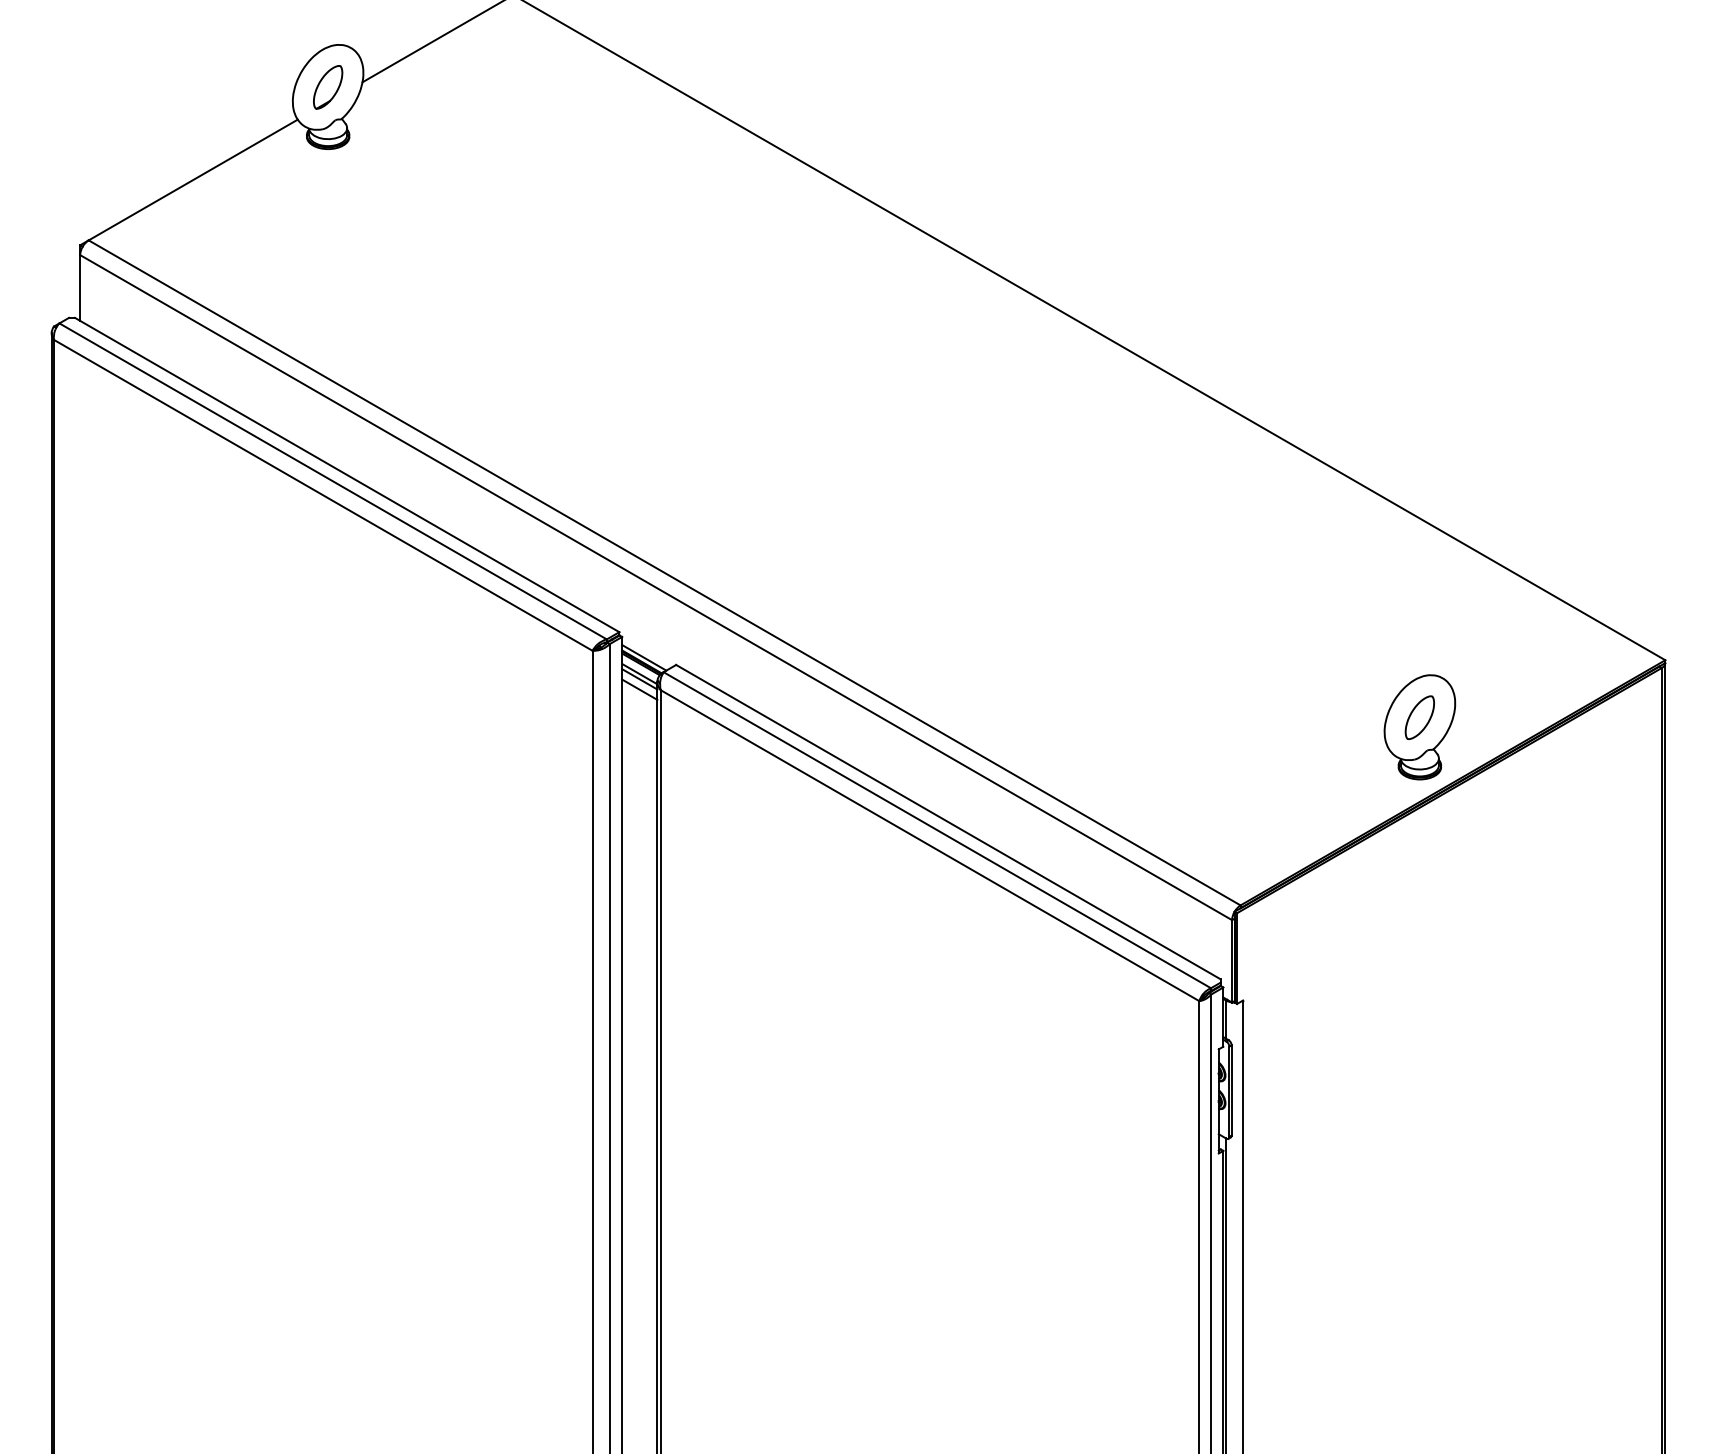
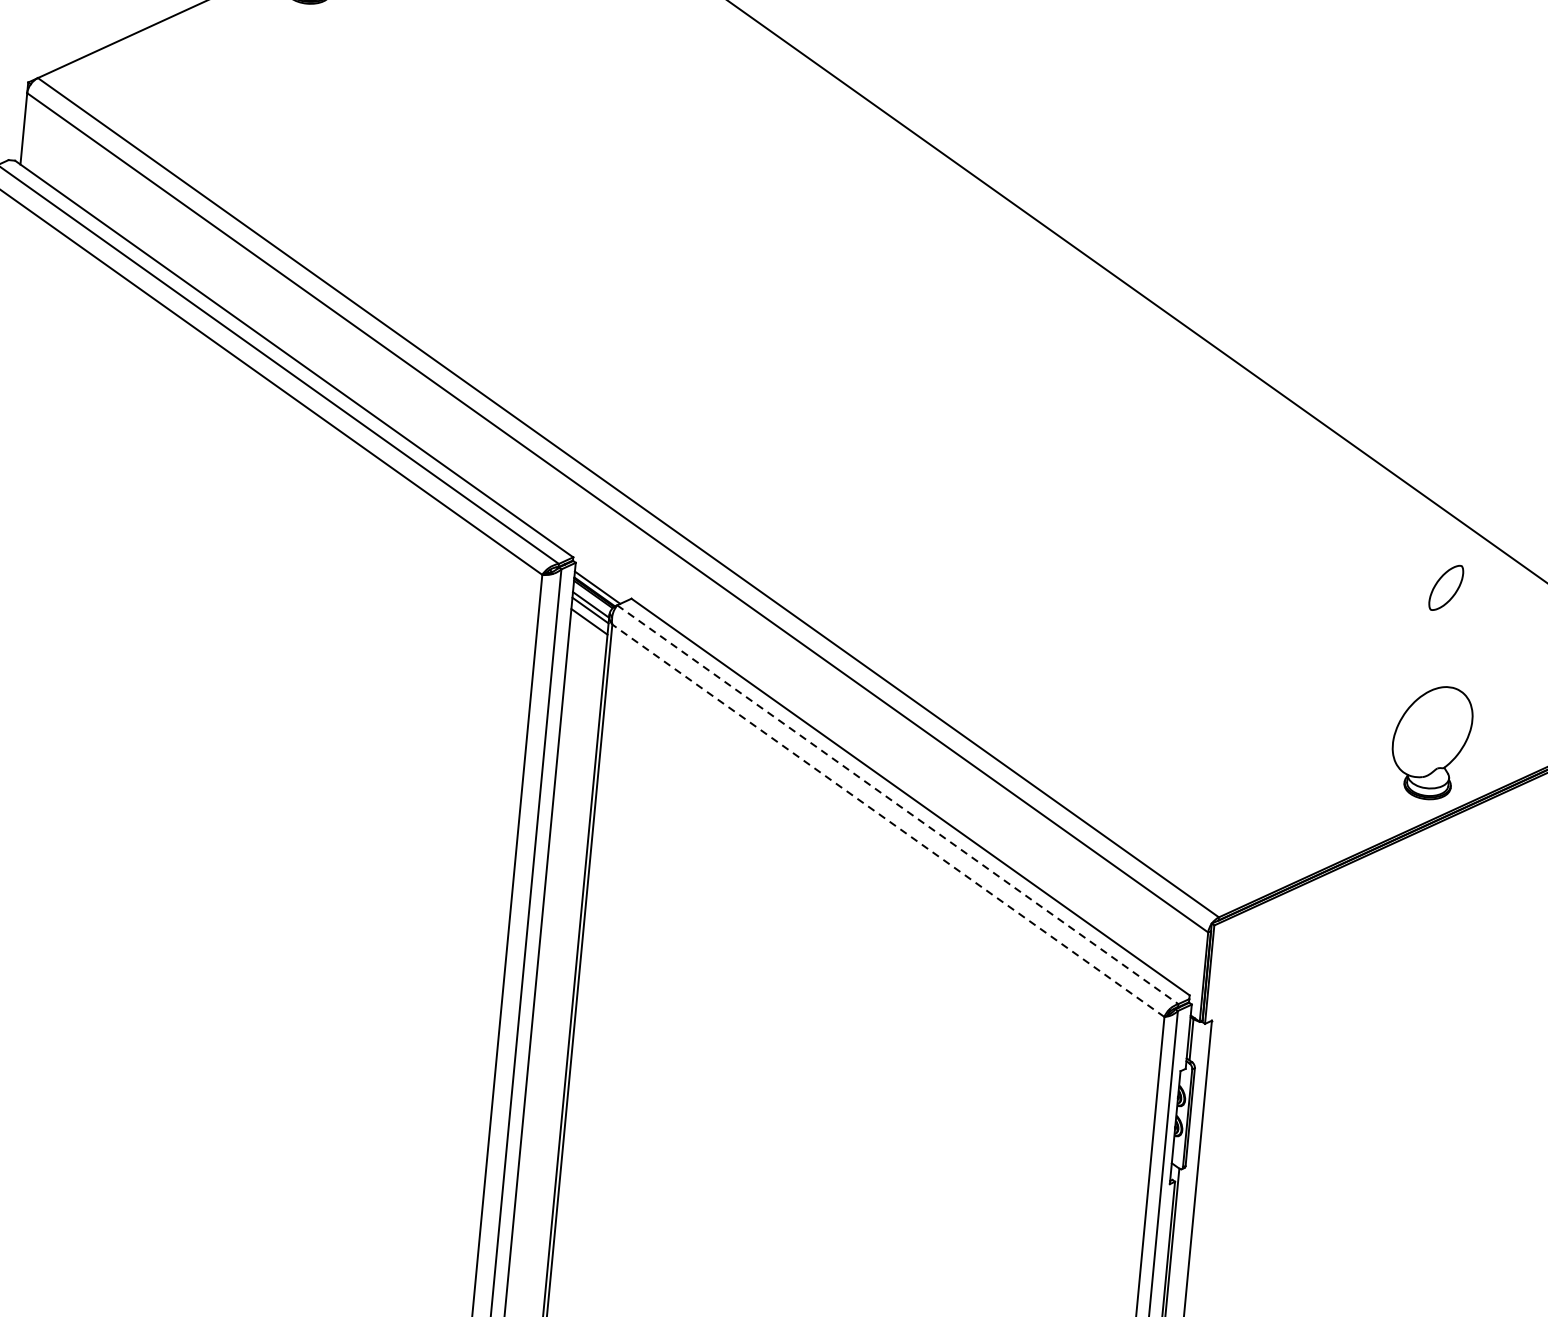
part: (1419, 717) -> (1445, 587), moved
line: (937, 830) -> (897, 805), solid -> dashed
line: (930, 845) -> (888, 820), solid -> dashed

